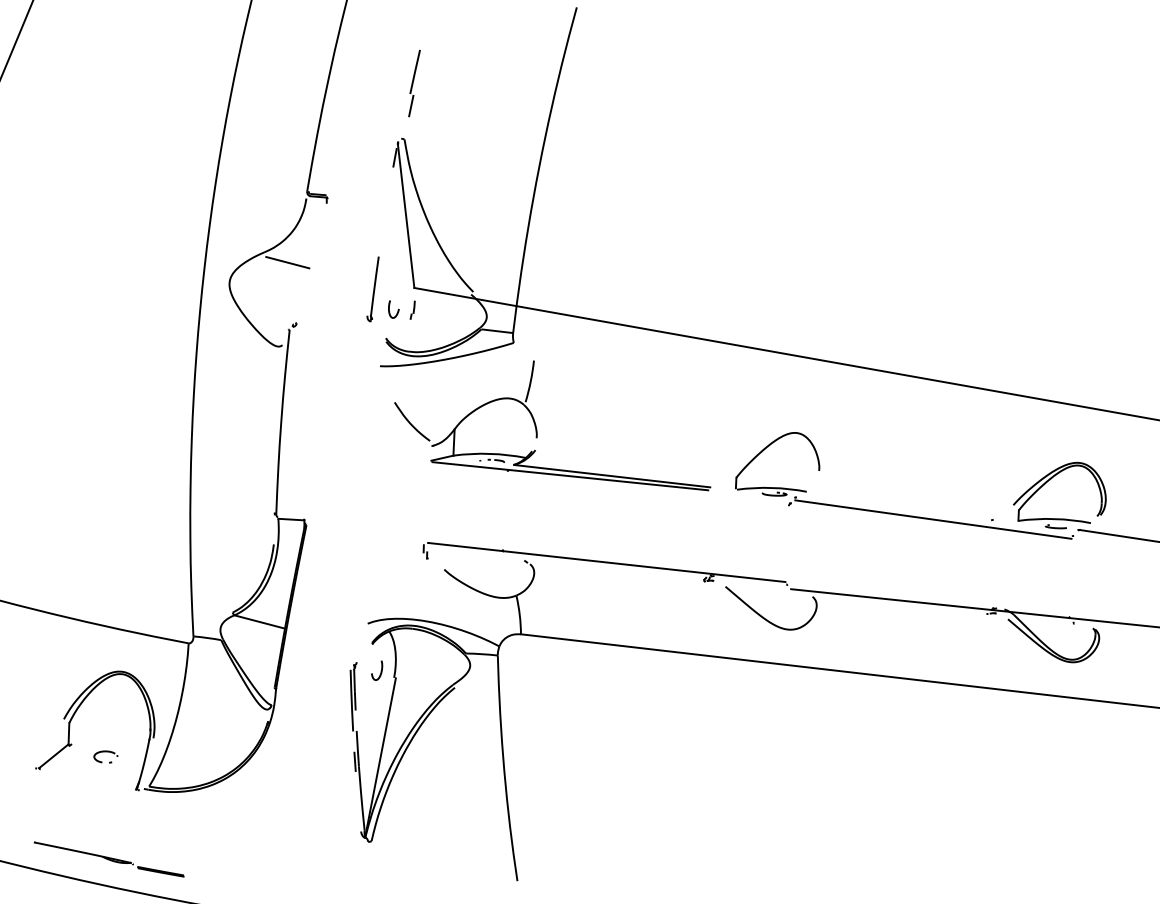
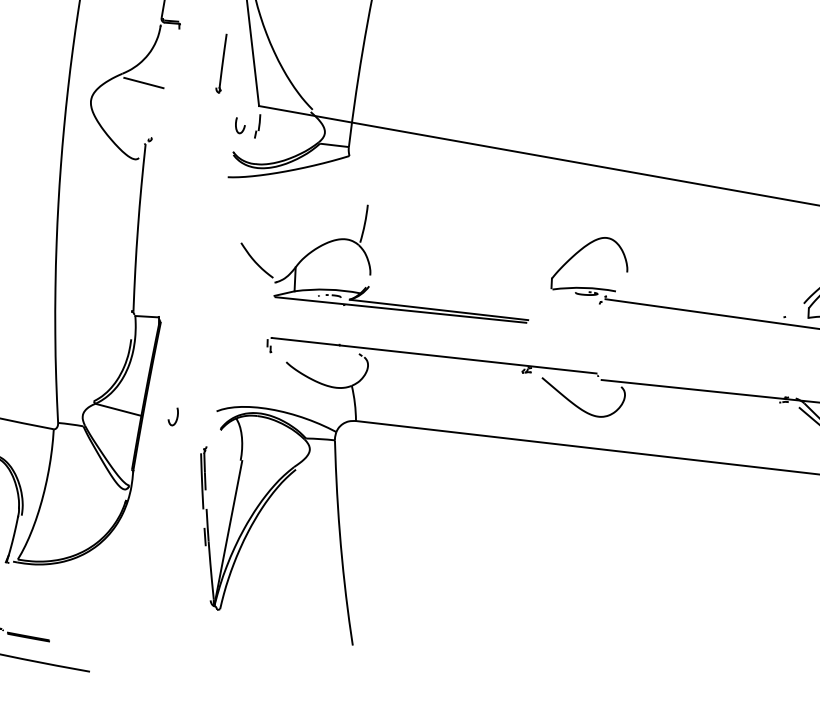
part: (372, 289) -> (220, 63), moved
part: (412, 309) -> (257, 125), size x1.4
part: (537, 428) -> (371, 266), moved
curve: (380, 671) -> (176, 417), moved

